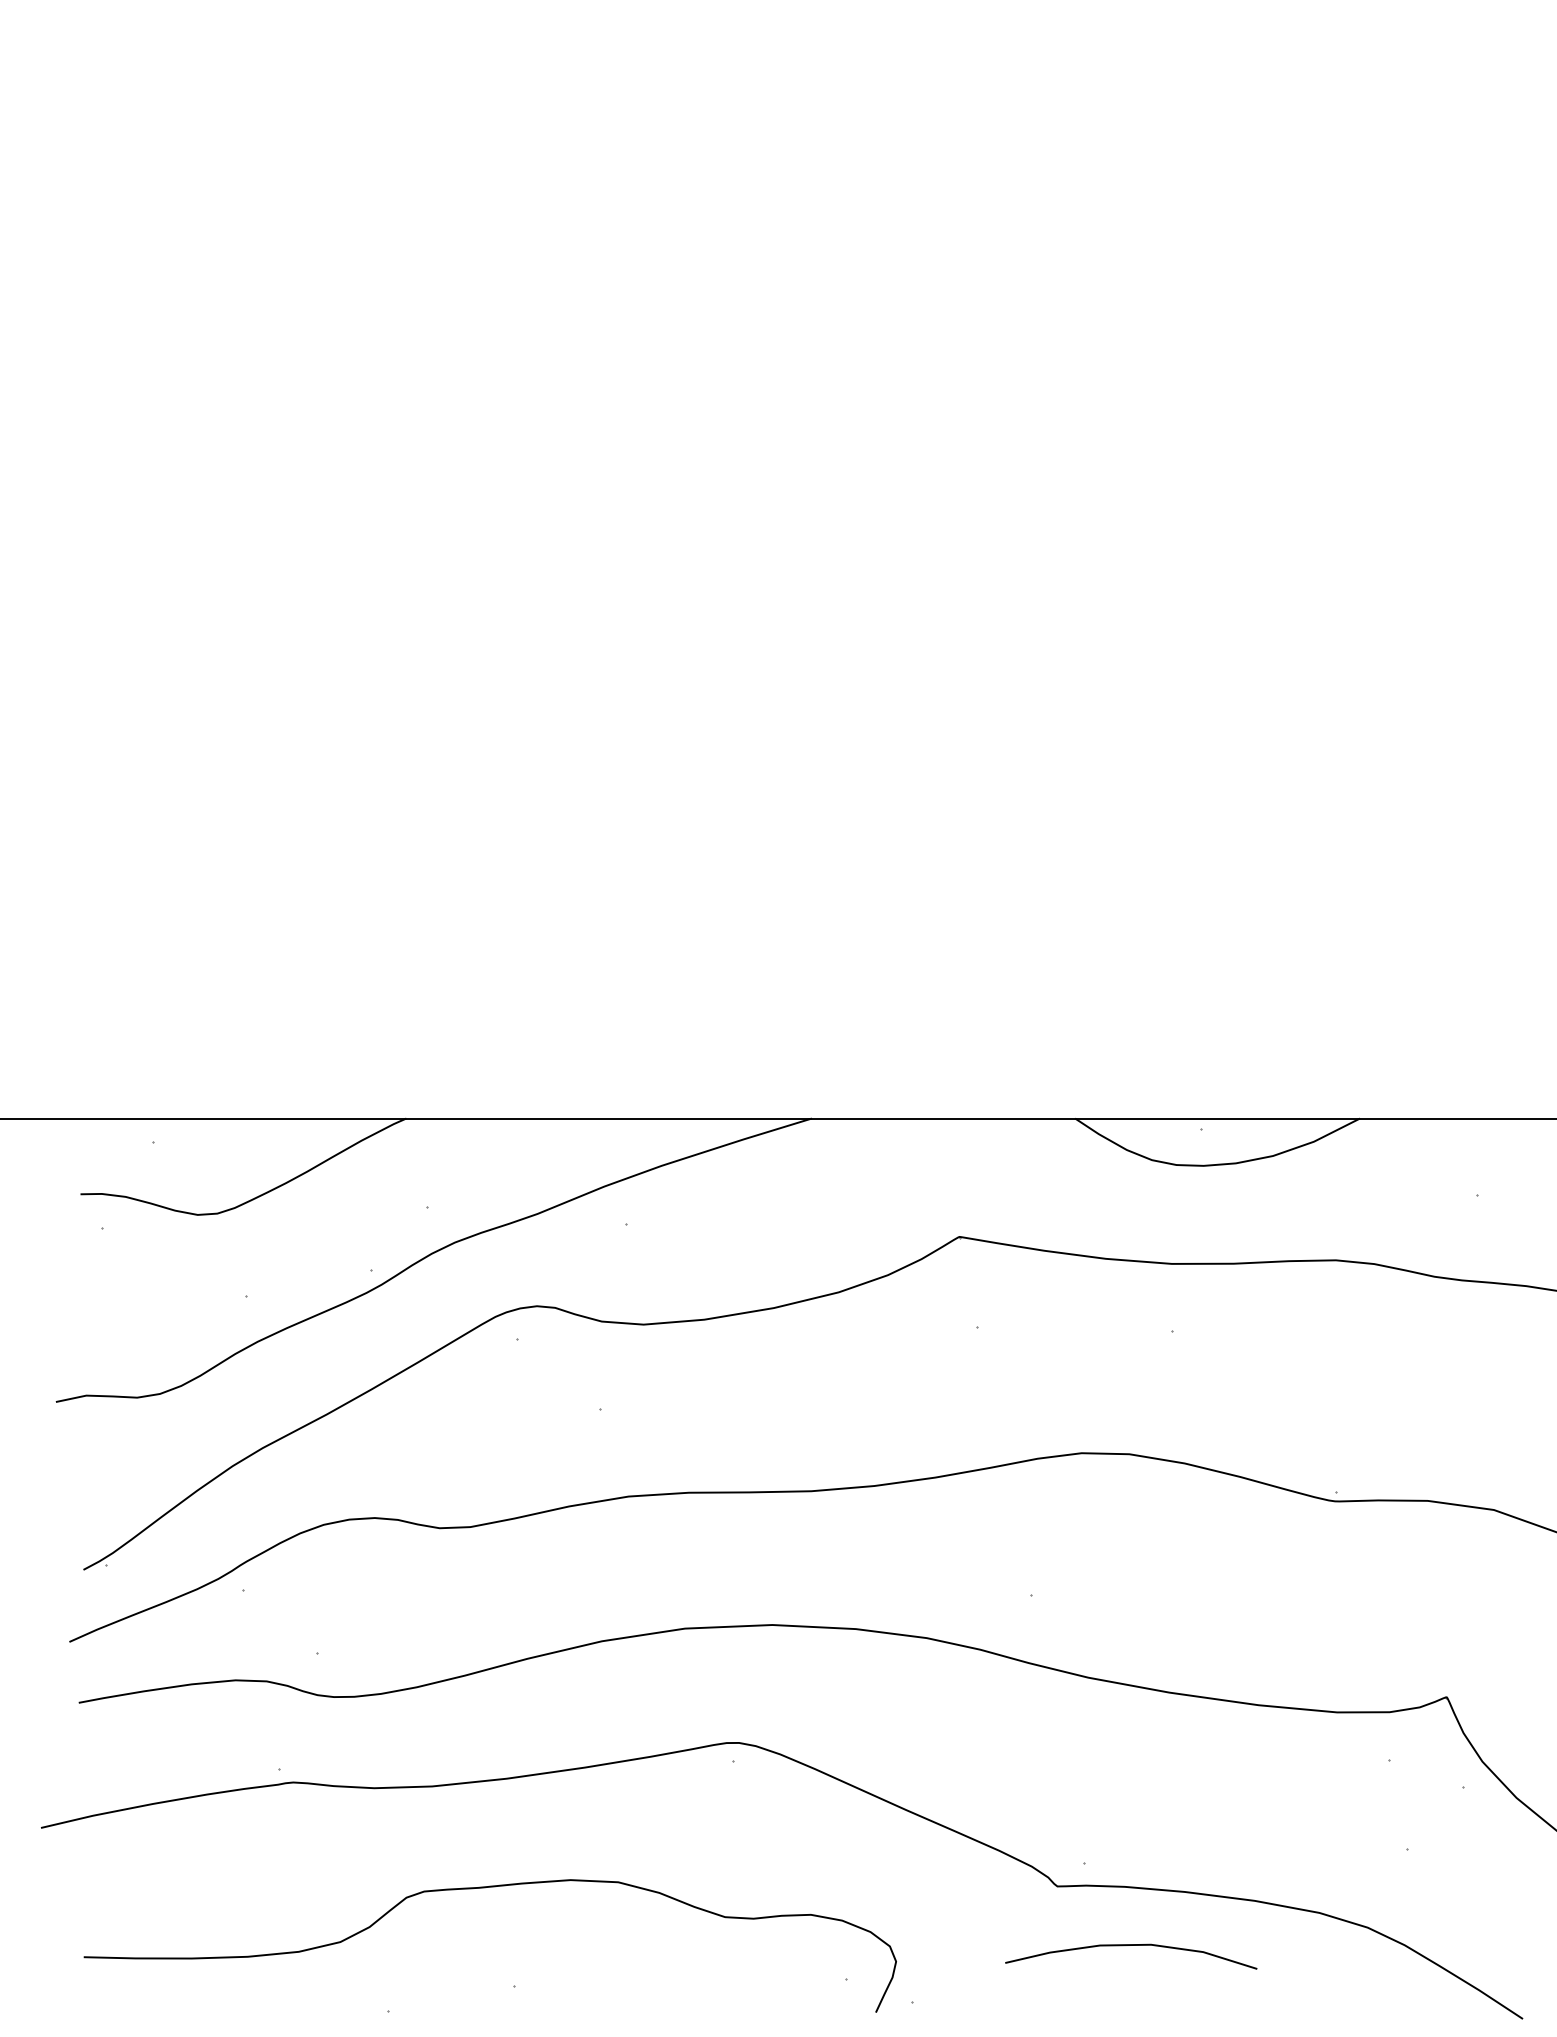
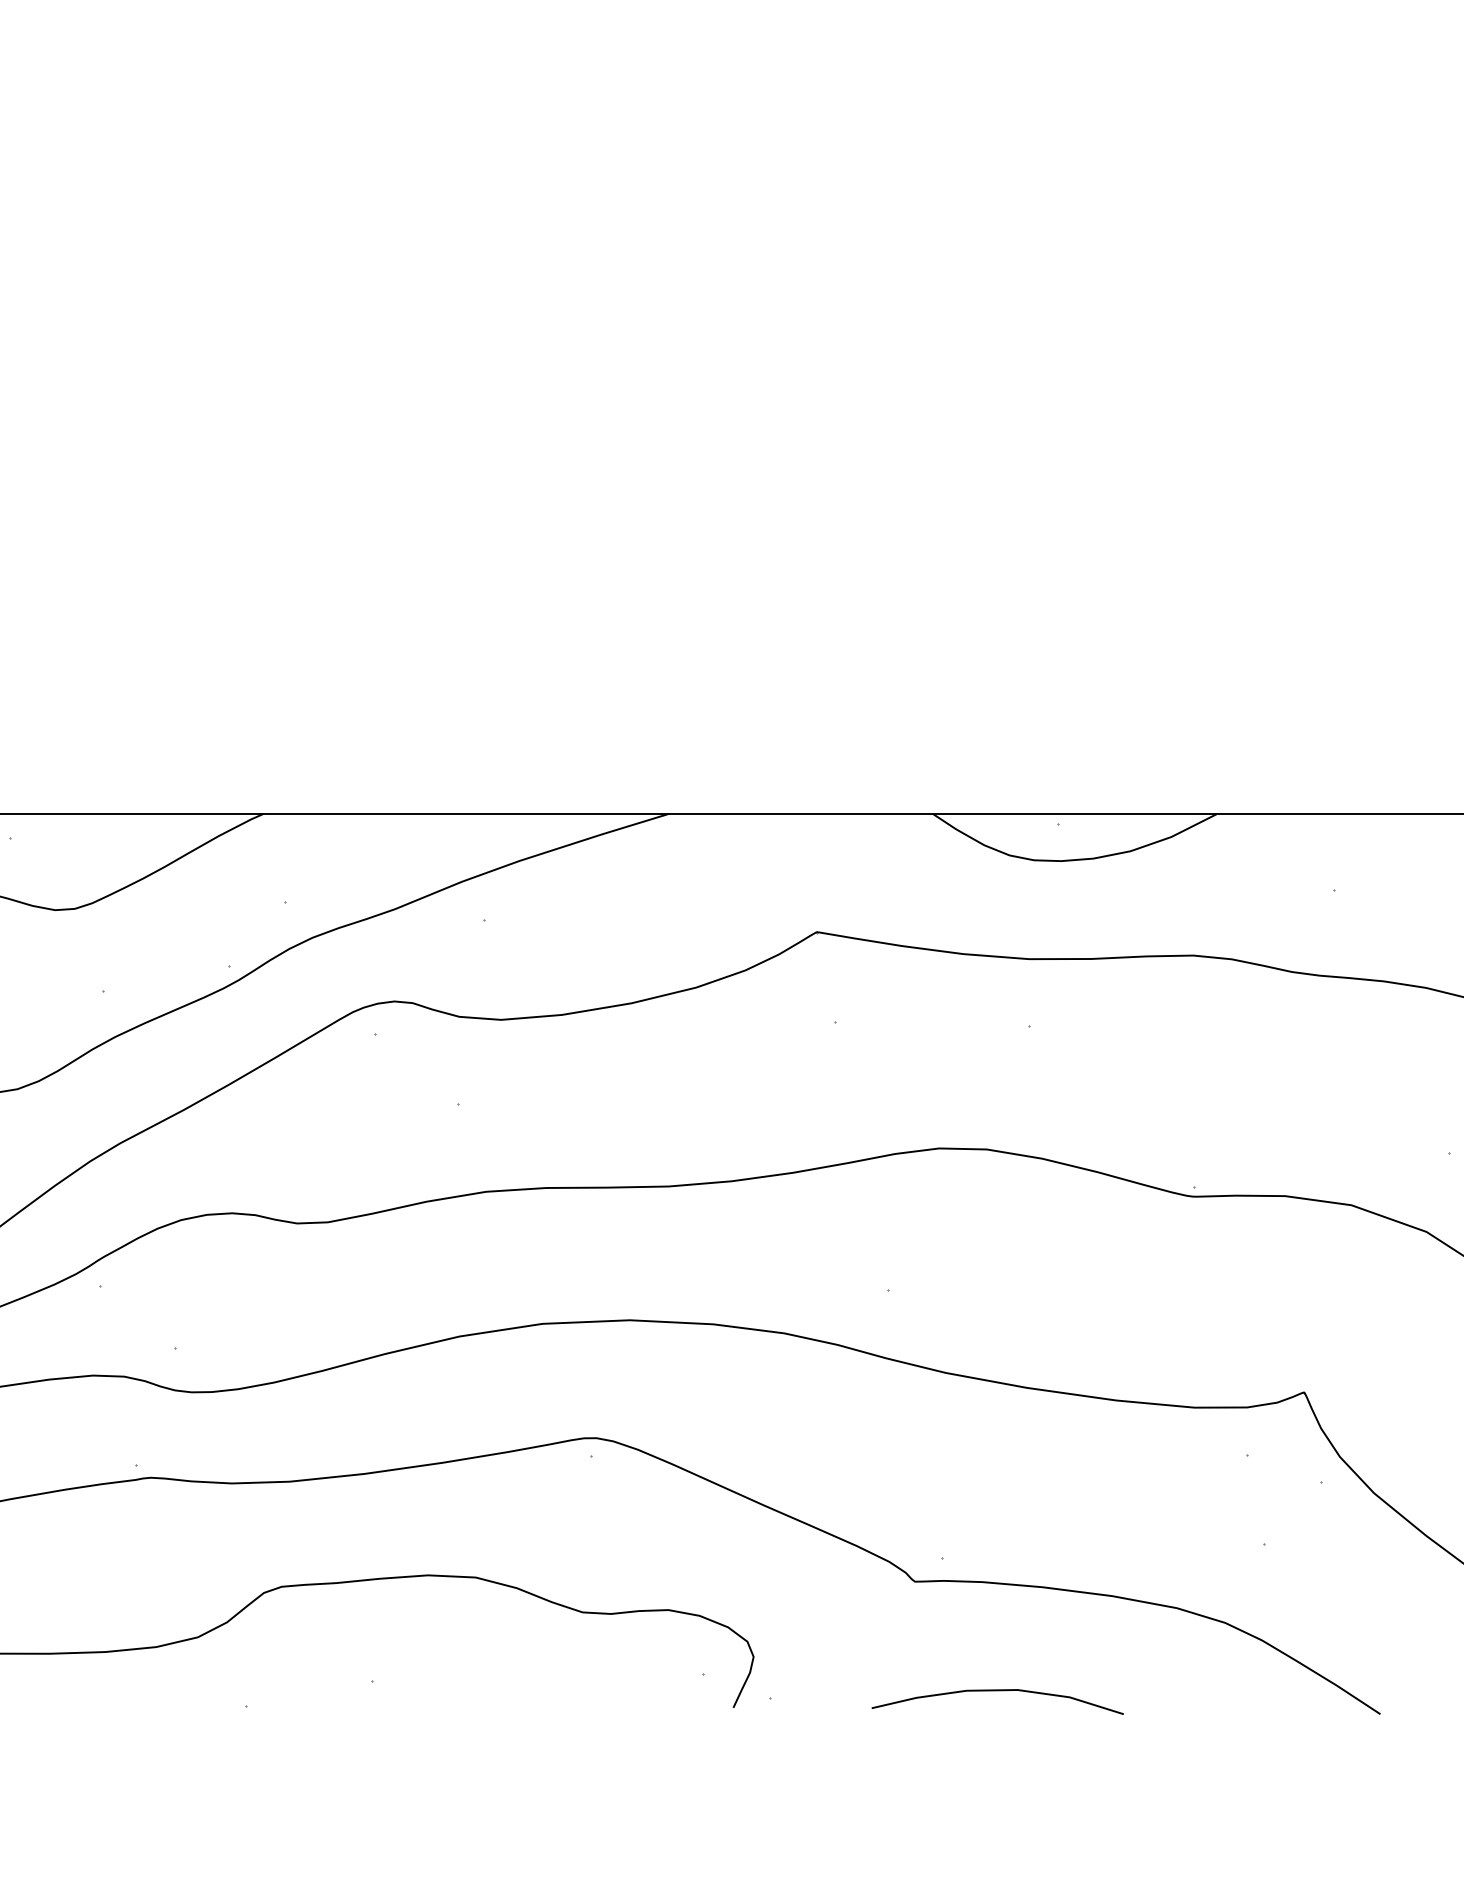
curve: (1131, 1945) -> (998, 1690), moved

